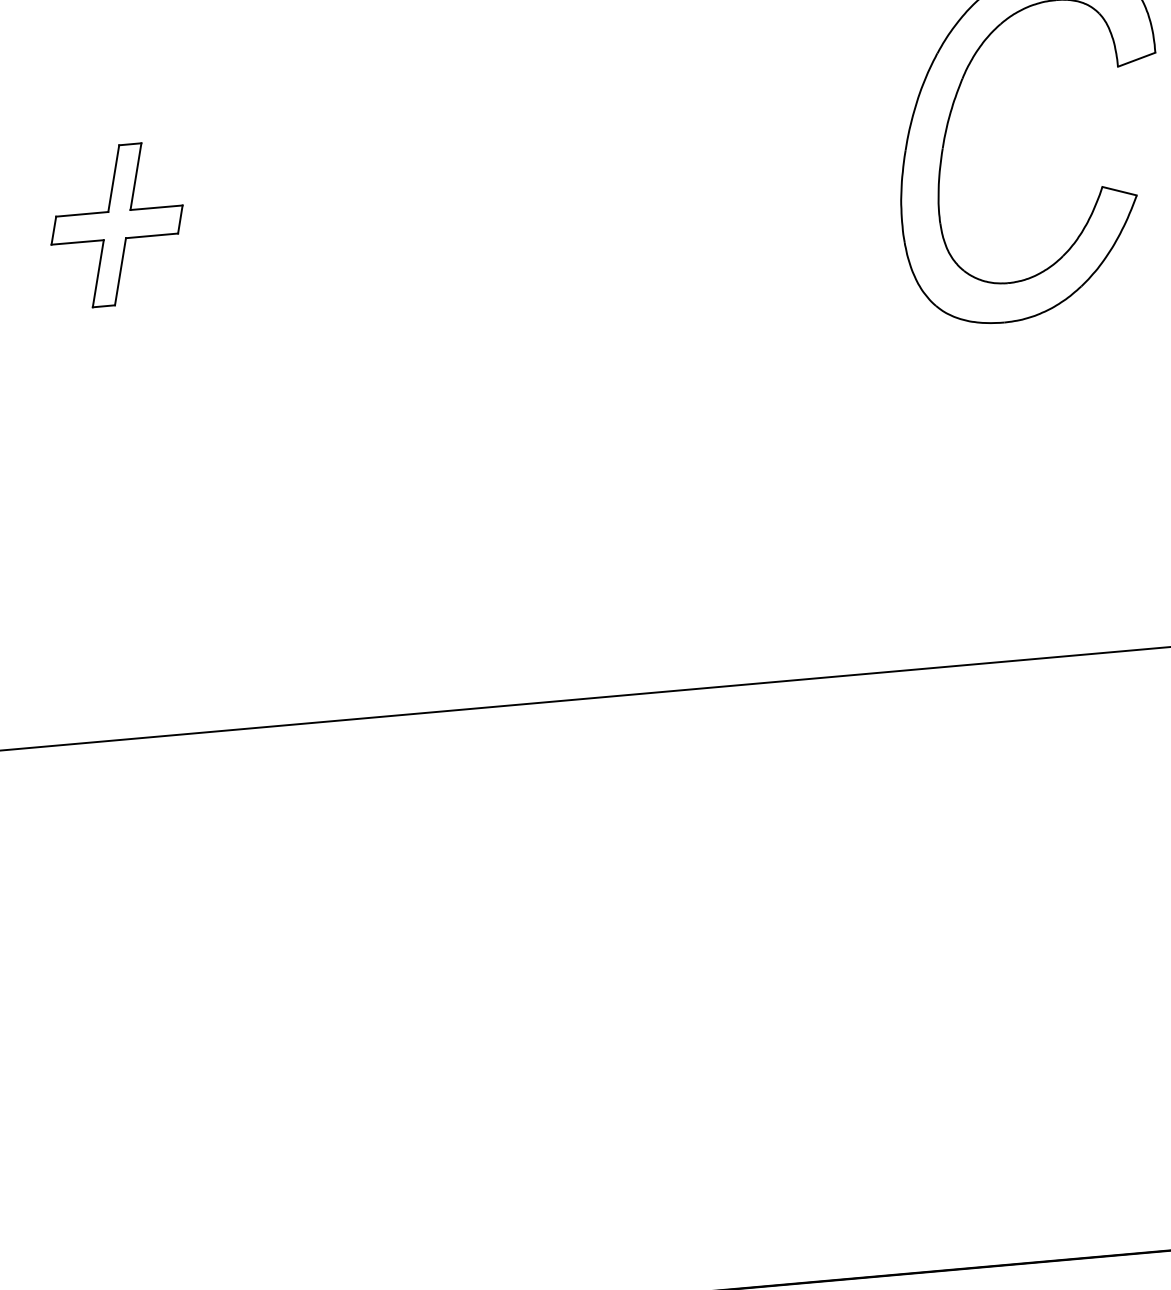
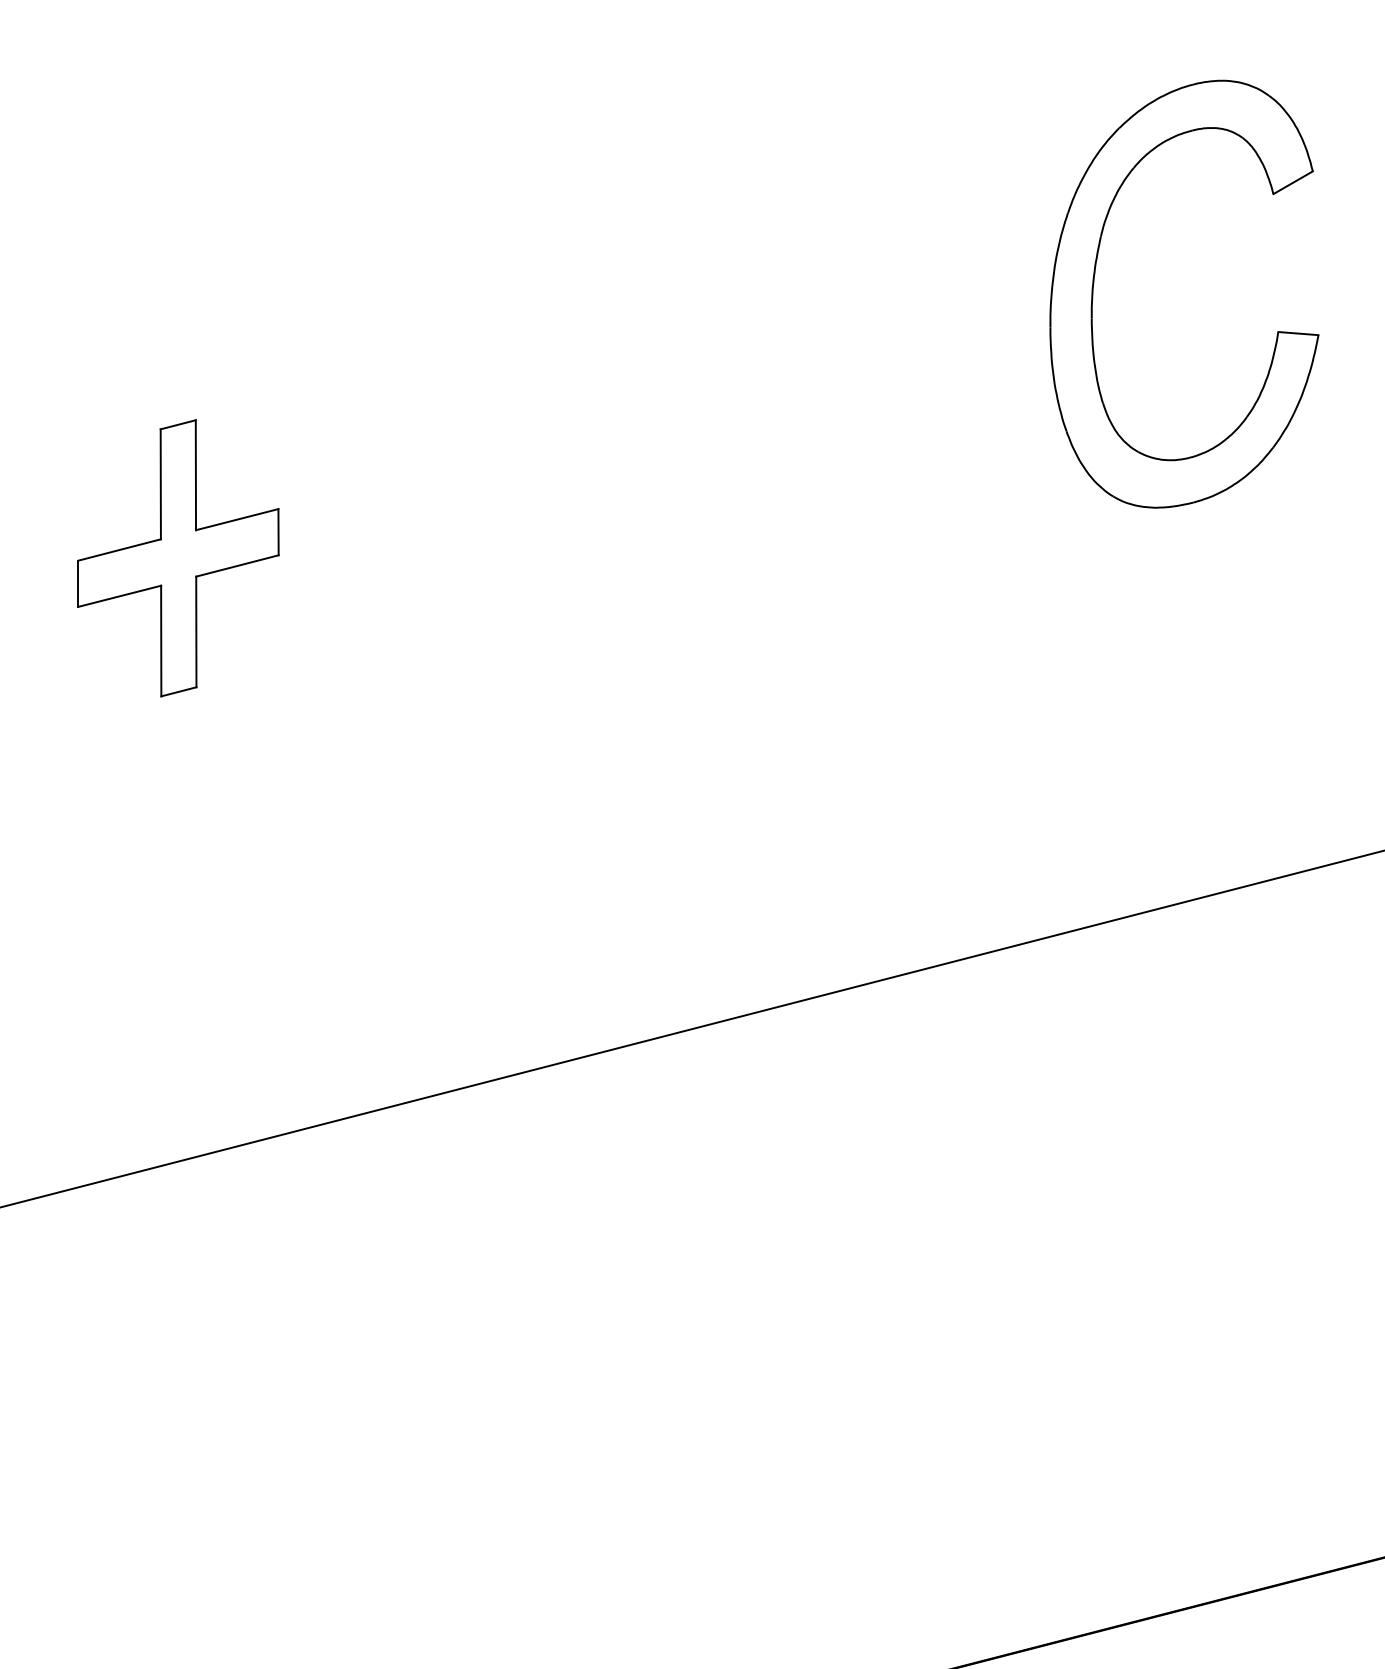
part: (117, 225) -> (178, 558), size x1.43

